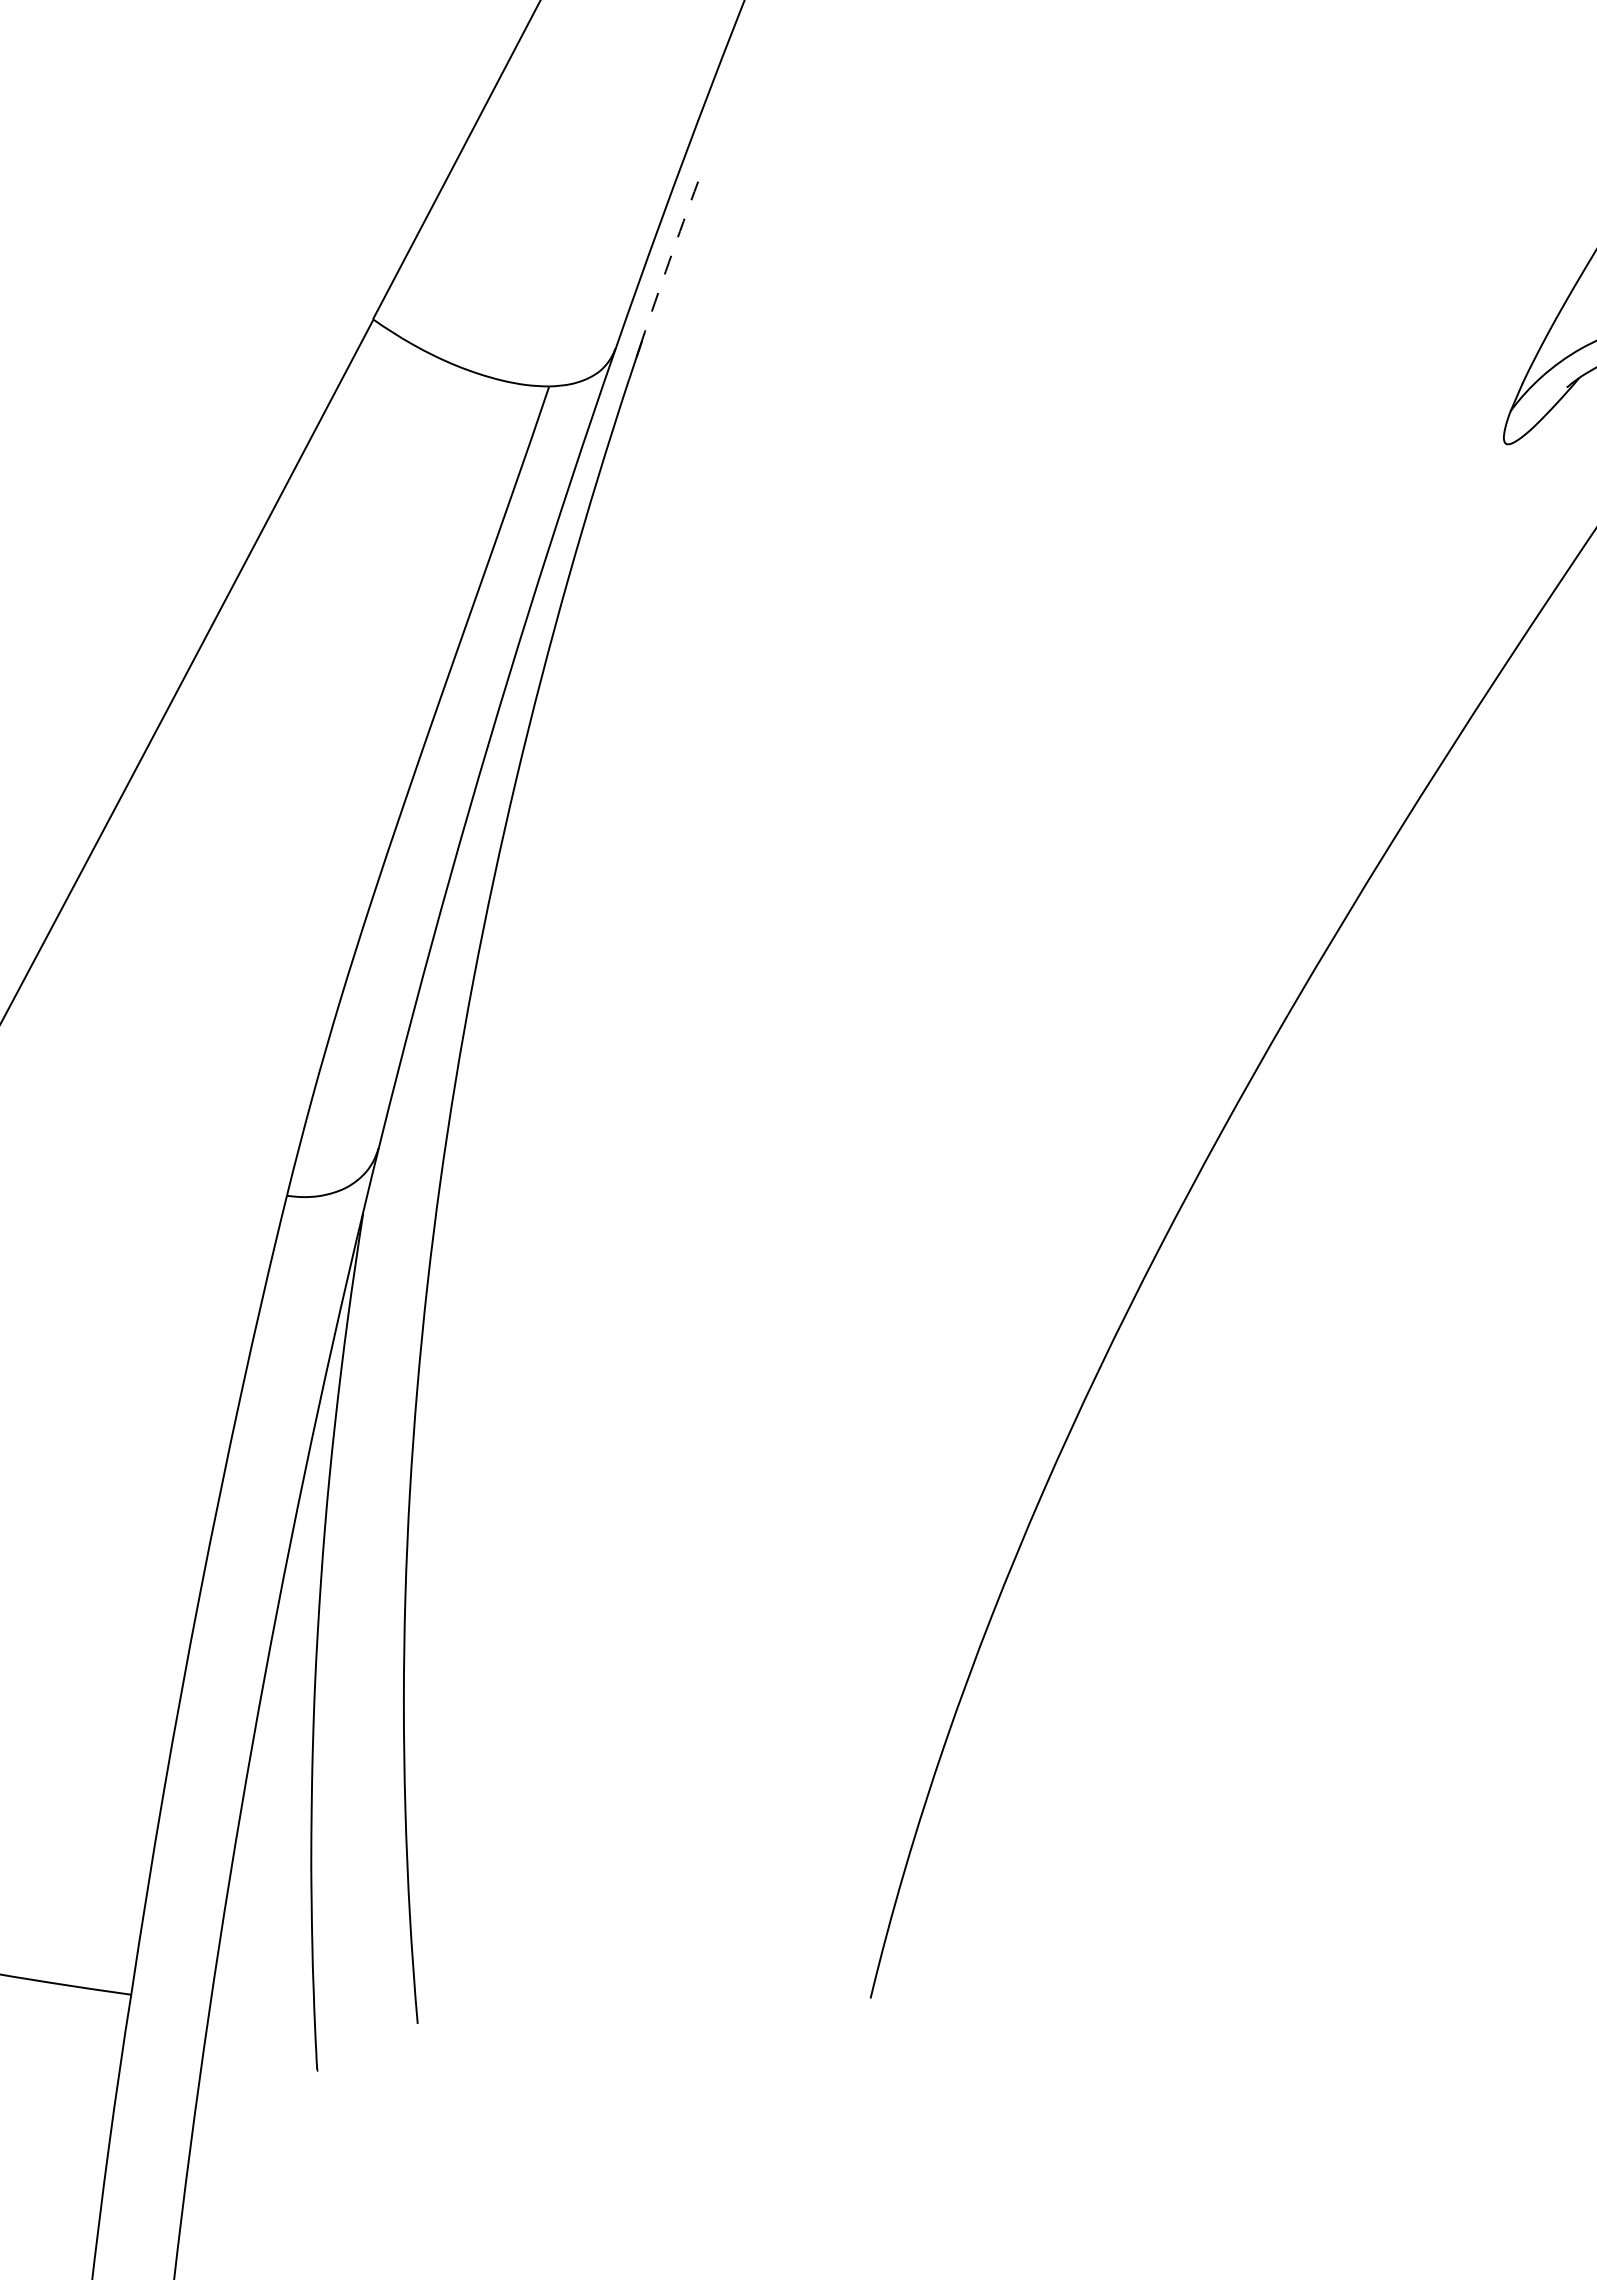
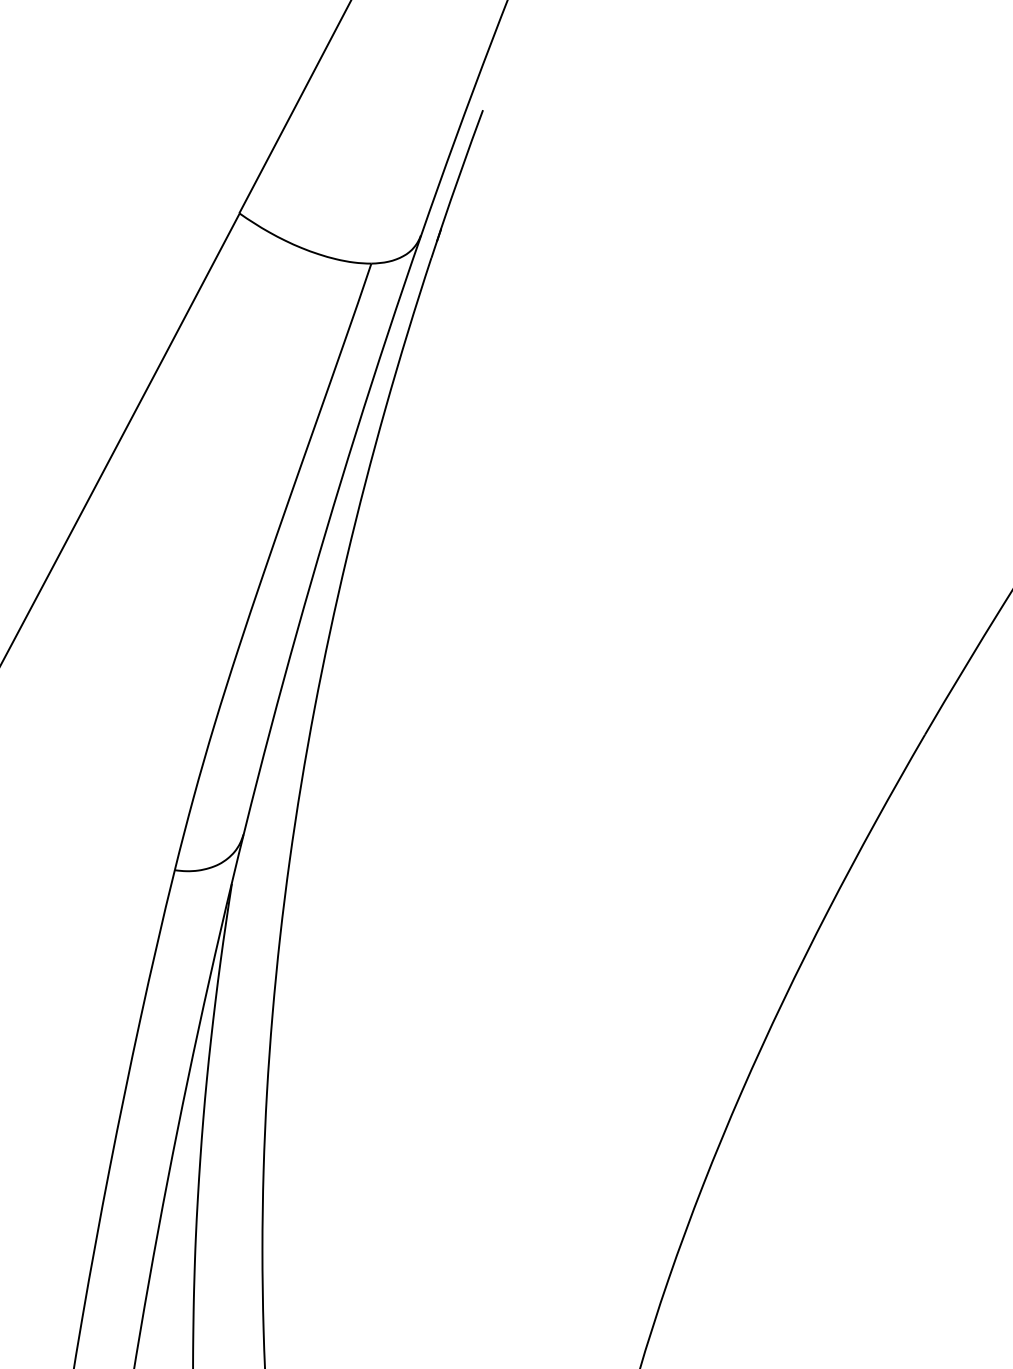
arc: (669, 261) -> (461, 169), dashed -> solid

